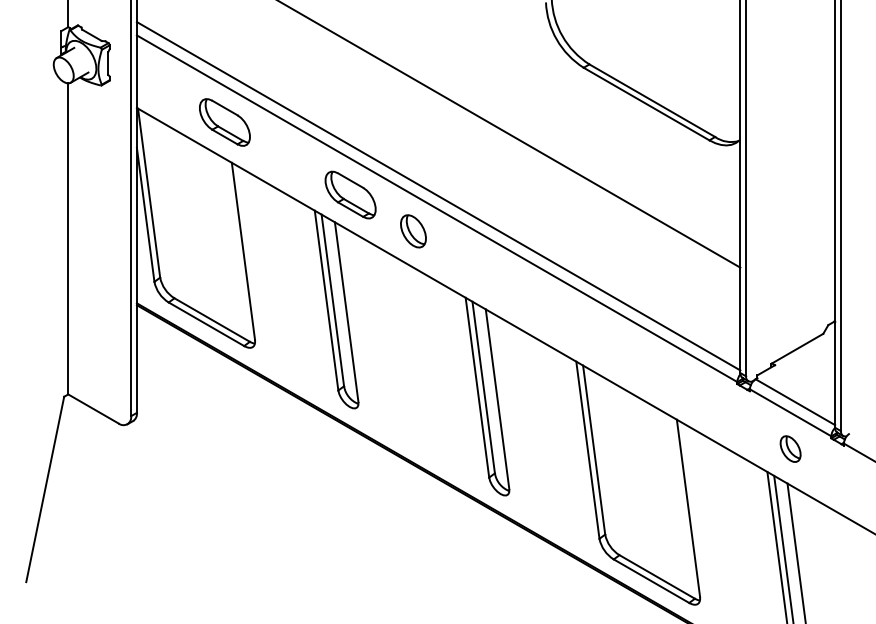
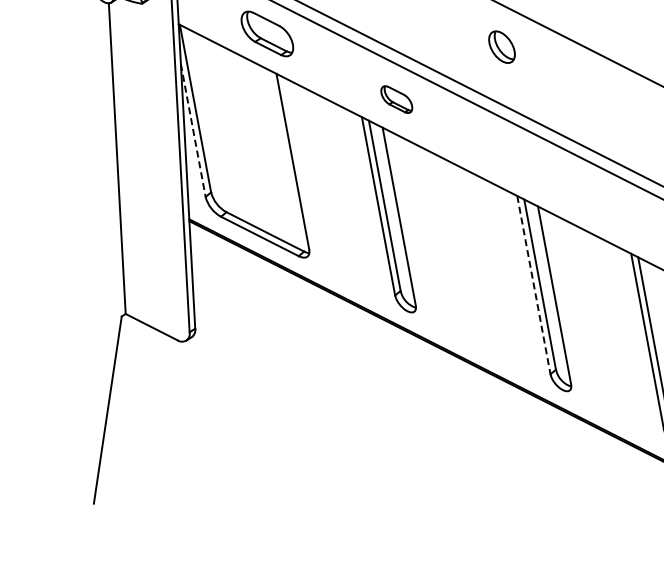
part: (350, 194) -> (396, 99), size x0.6
line: (145, 214) -> (193, 130), solid -> dashed
part: (413, 231) -> (502, 47), moved
line: (477, 387) -> (533, 284), solid -> dashed

